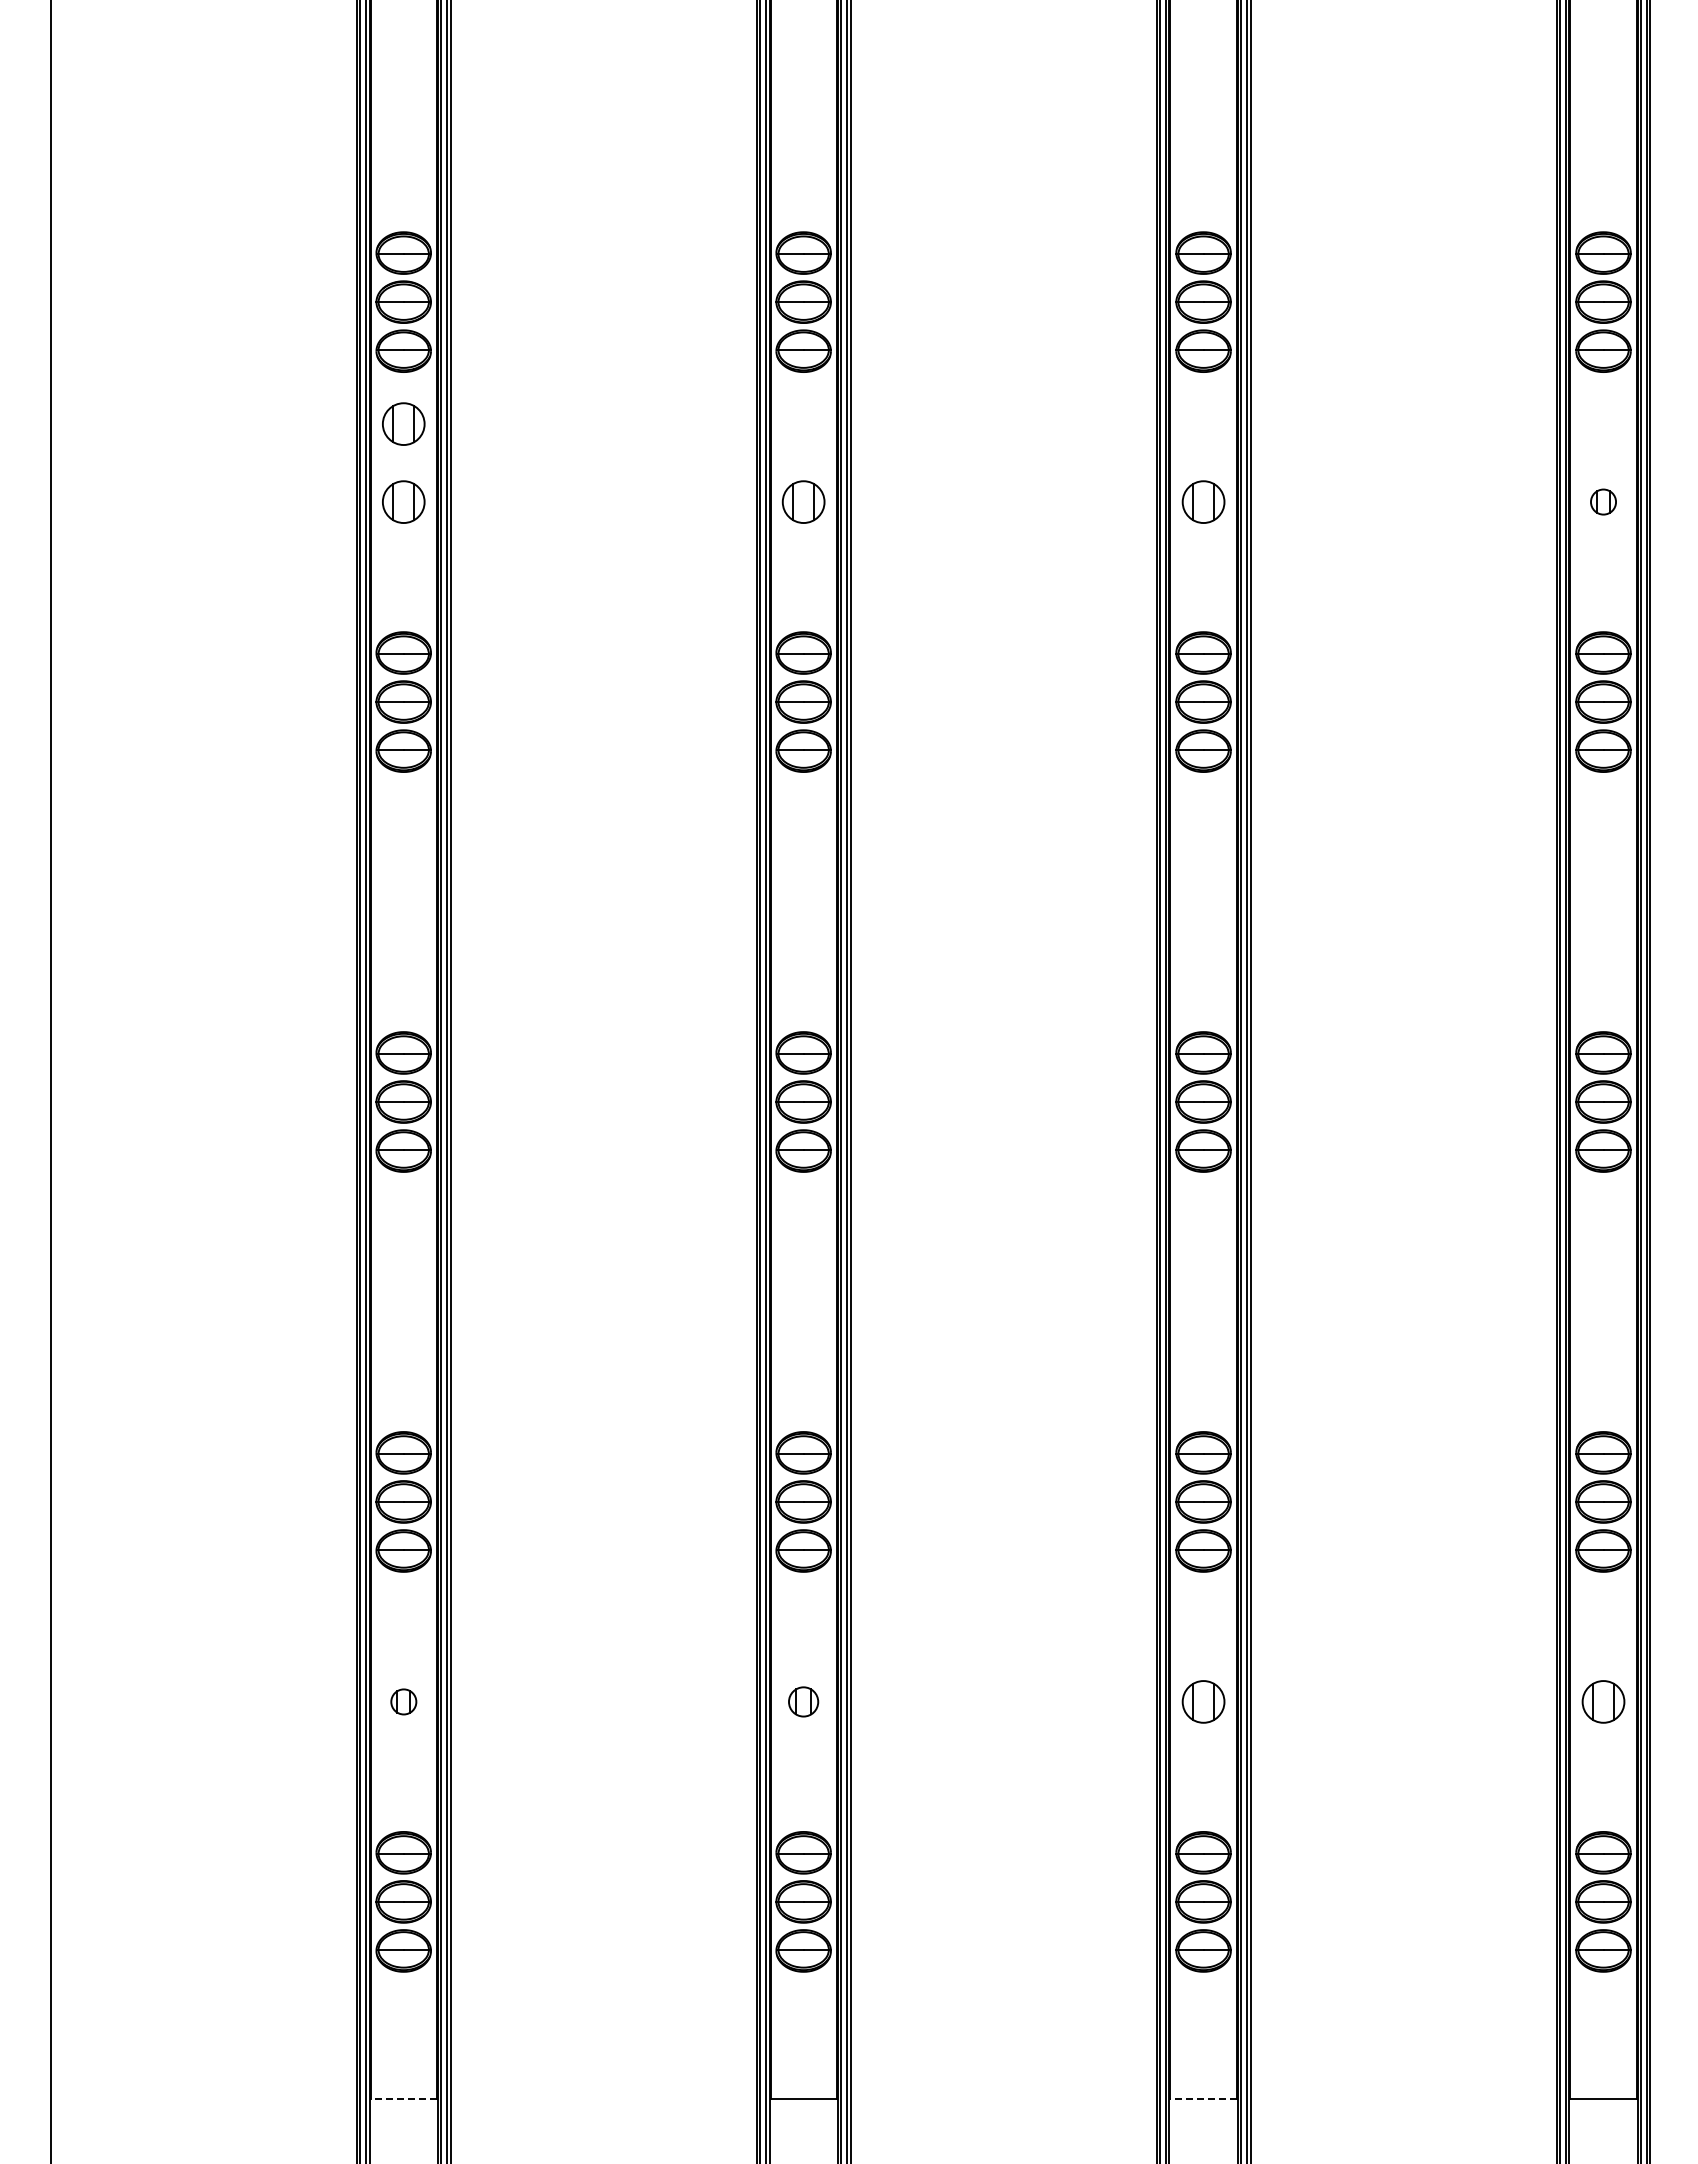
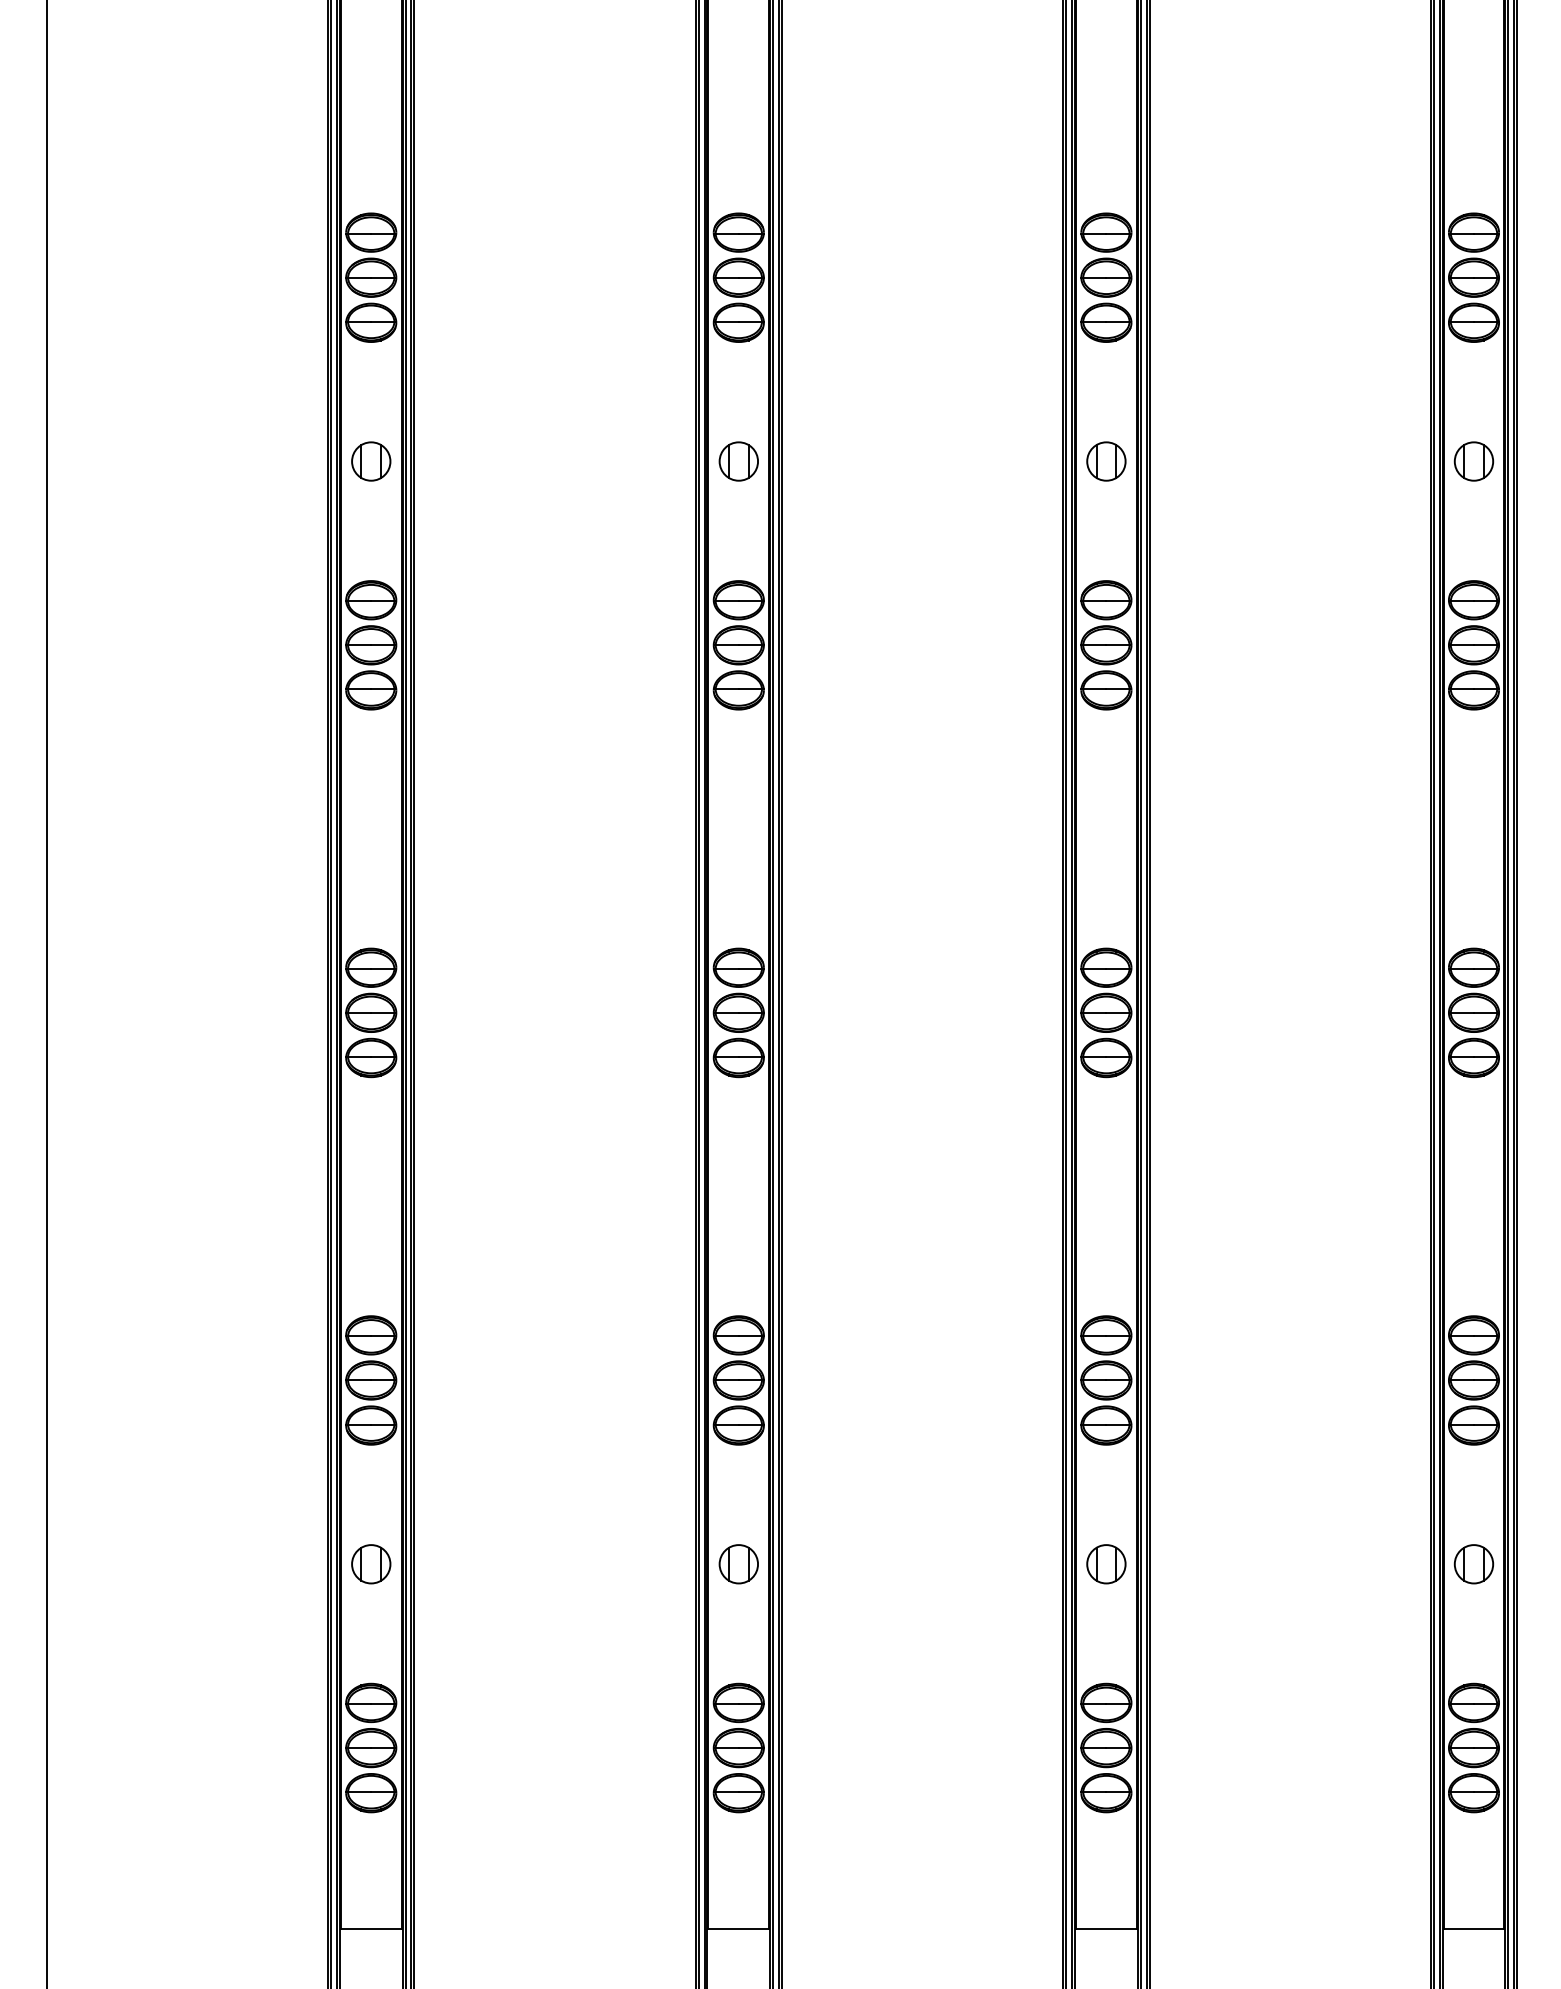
part: (403, 423) -> (371, 389), removed
part: (1603, 501) -> (1473, 460), size x1.67
part: (403, 1701) -> (371, 1563), size x1.67
part: (803, 1701) -> (738, 1563), size x1.43
line: (403, 2098) -> (371, 1928), dashed -> solid
line: (1203, 2098) -> (1106, 1928), dashed -> solid

